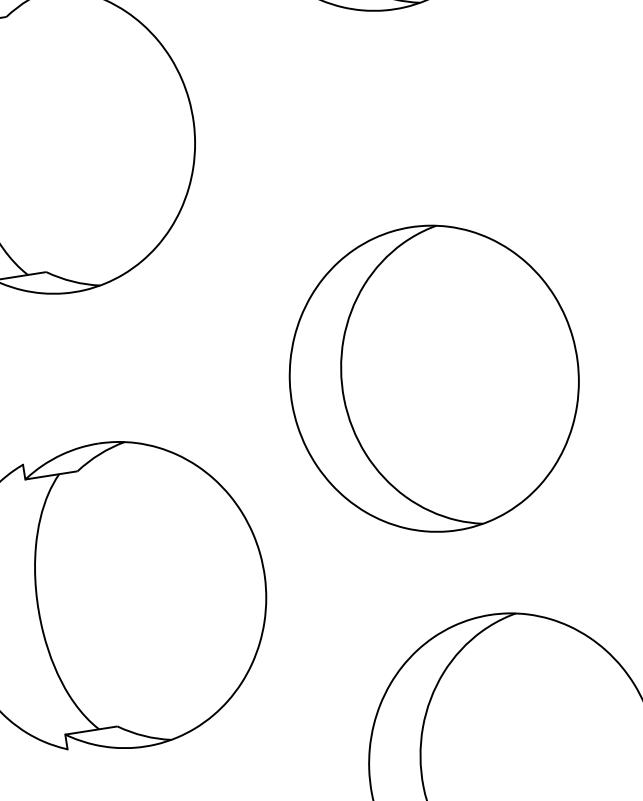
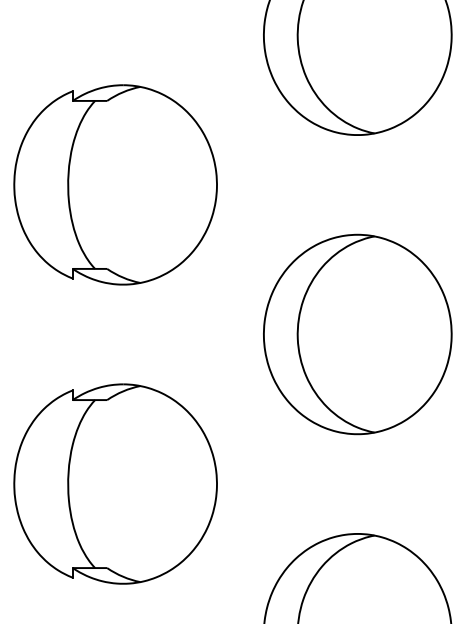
part: (433, 378) -> (357, 334), moved

